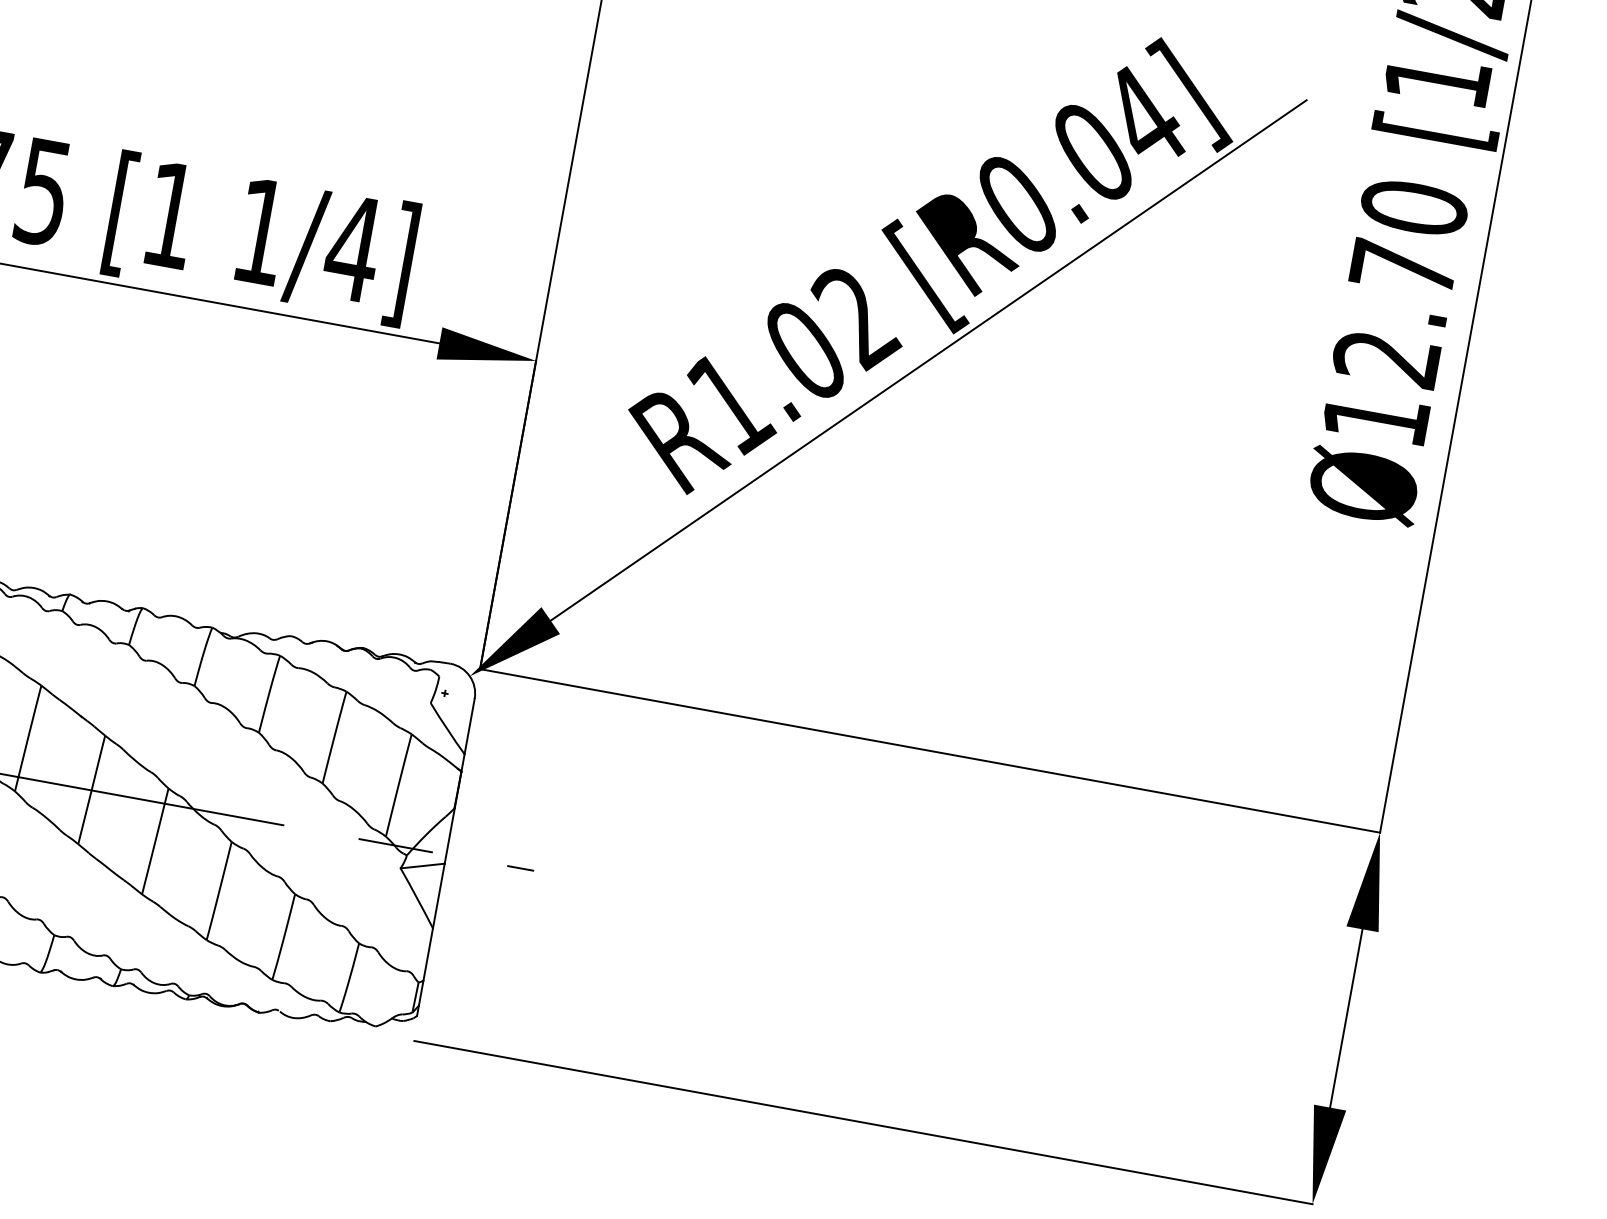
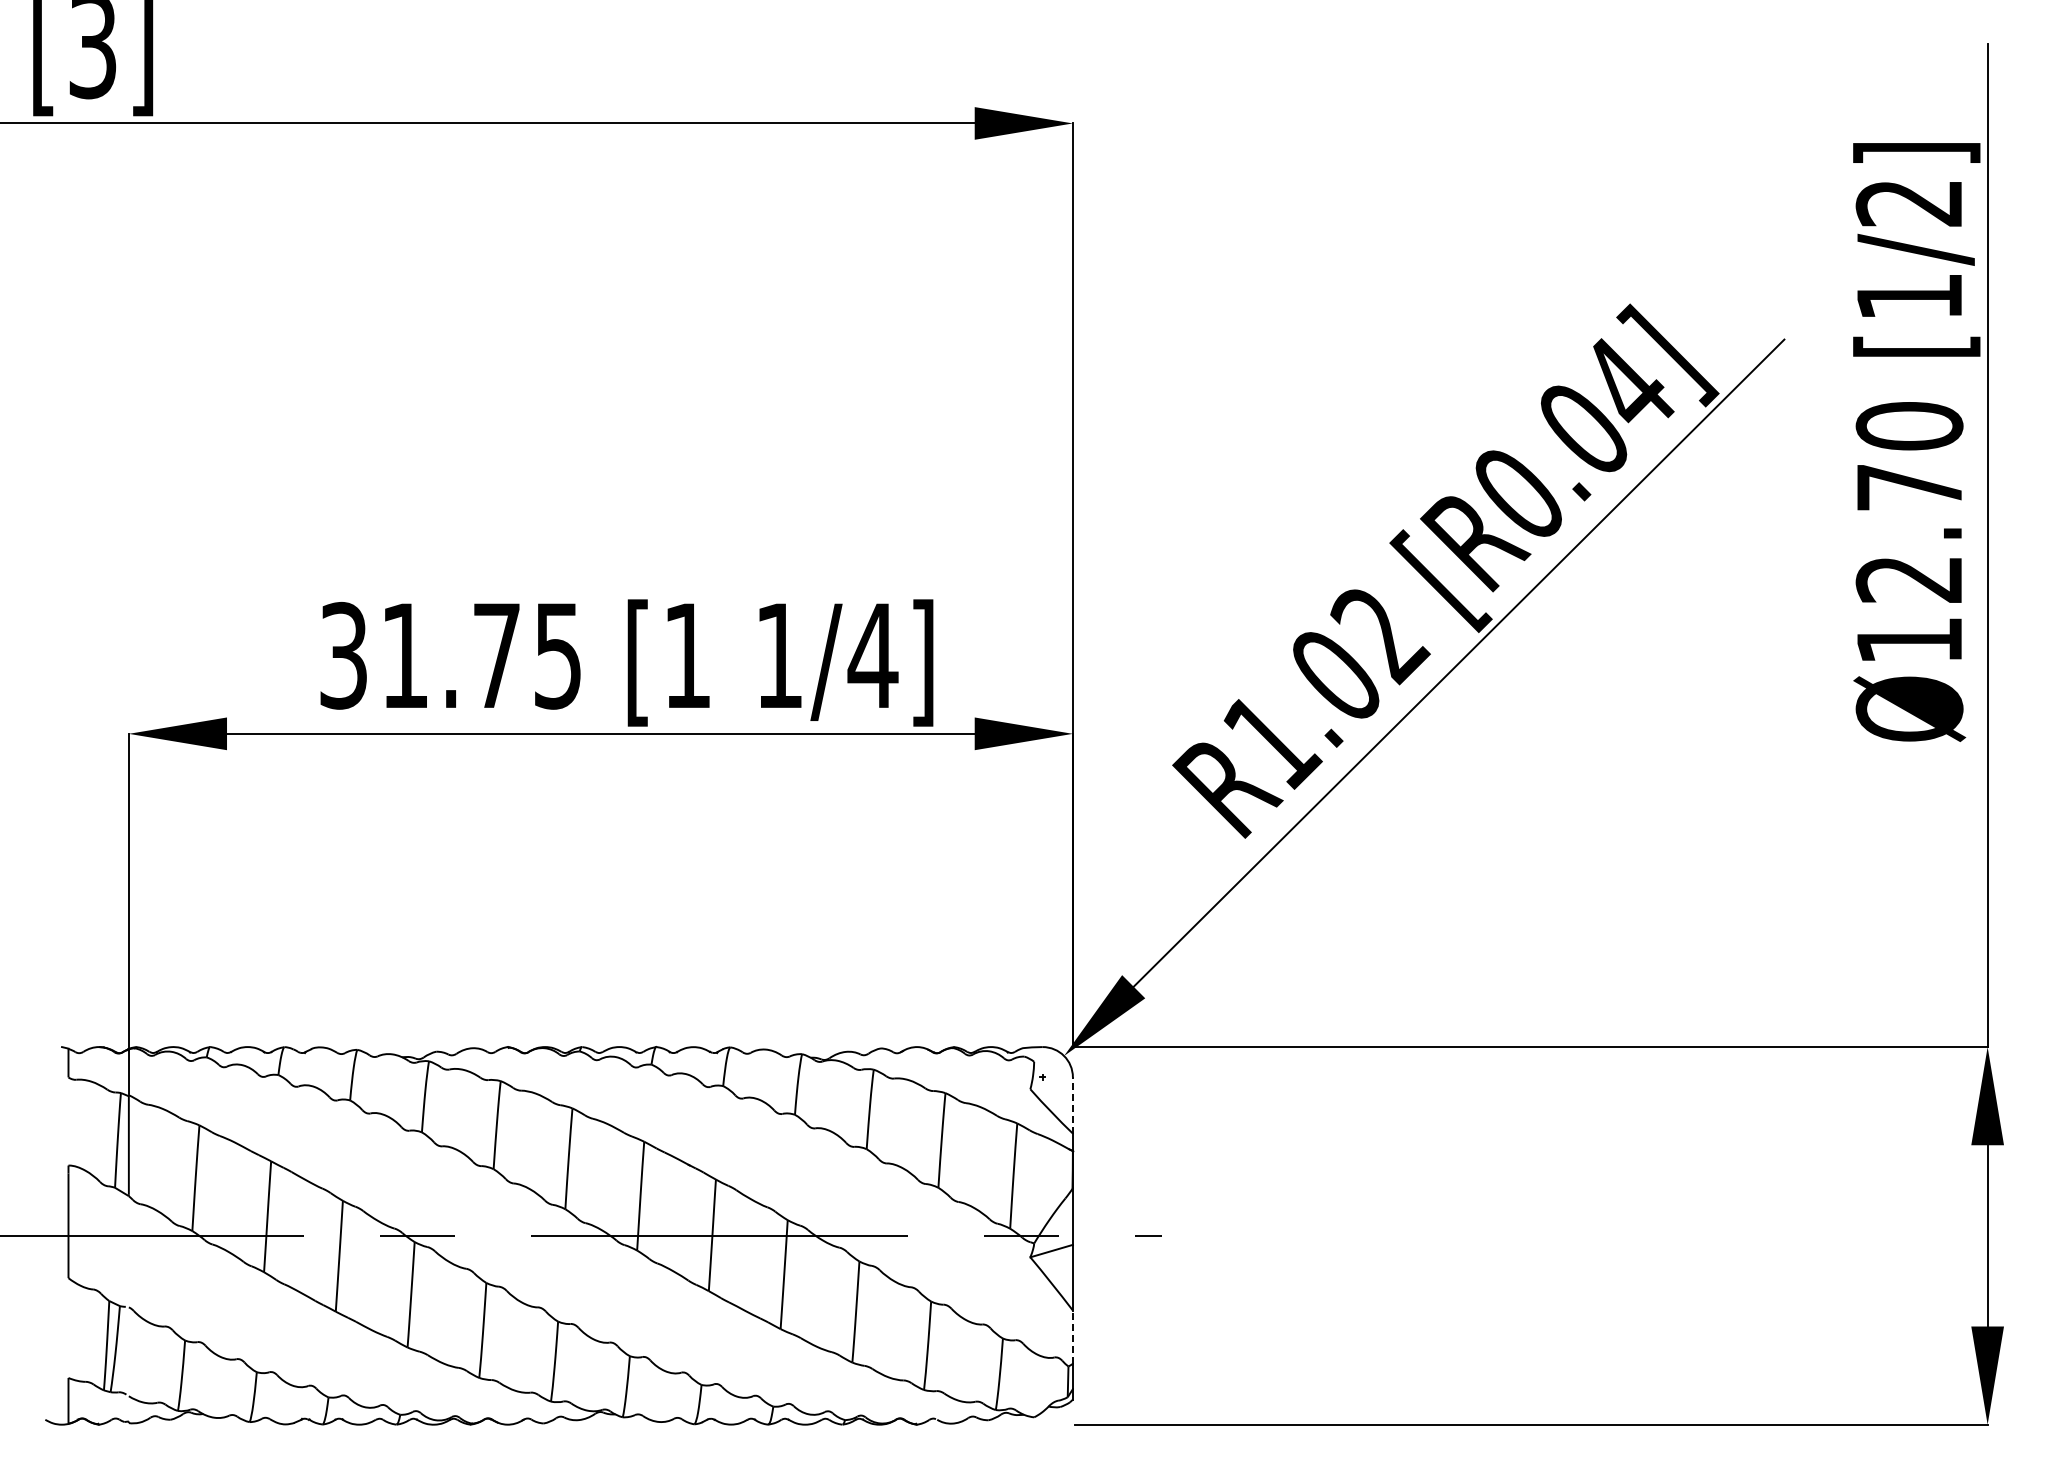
line: (469, 725) -> (1072, 1104), solid -> dashed
line: (427, 954) -> (1072, 1337), solid -> dashed

